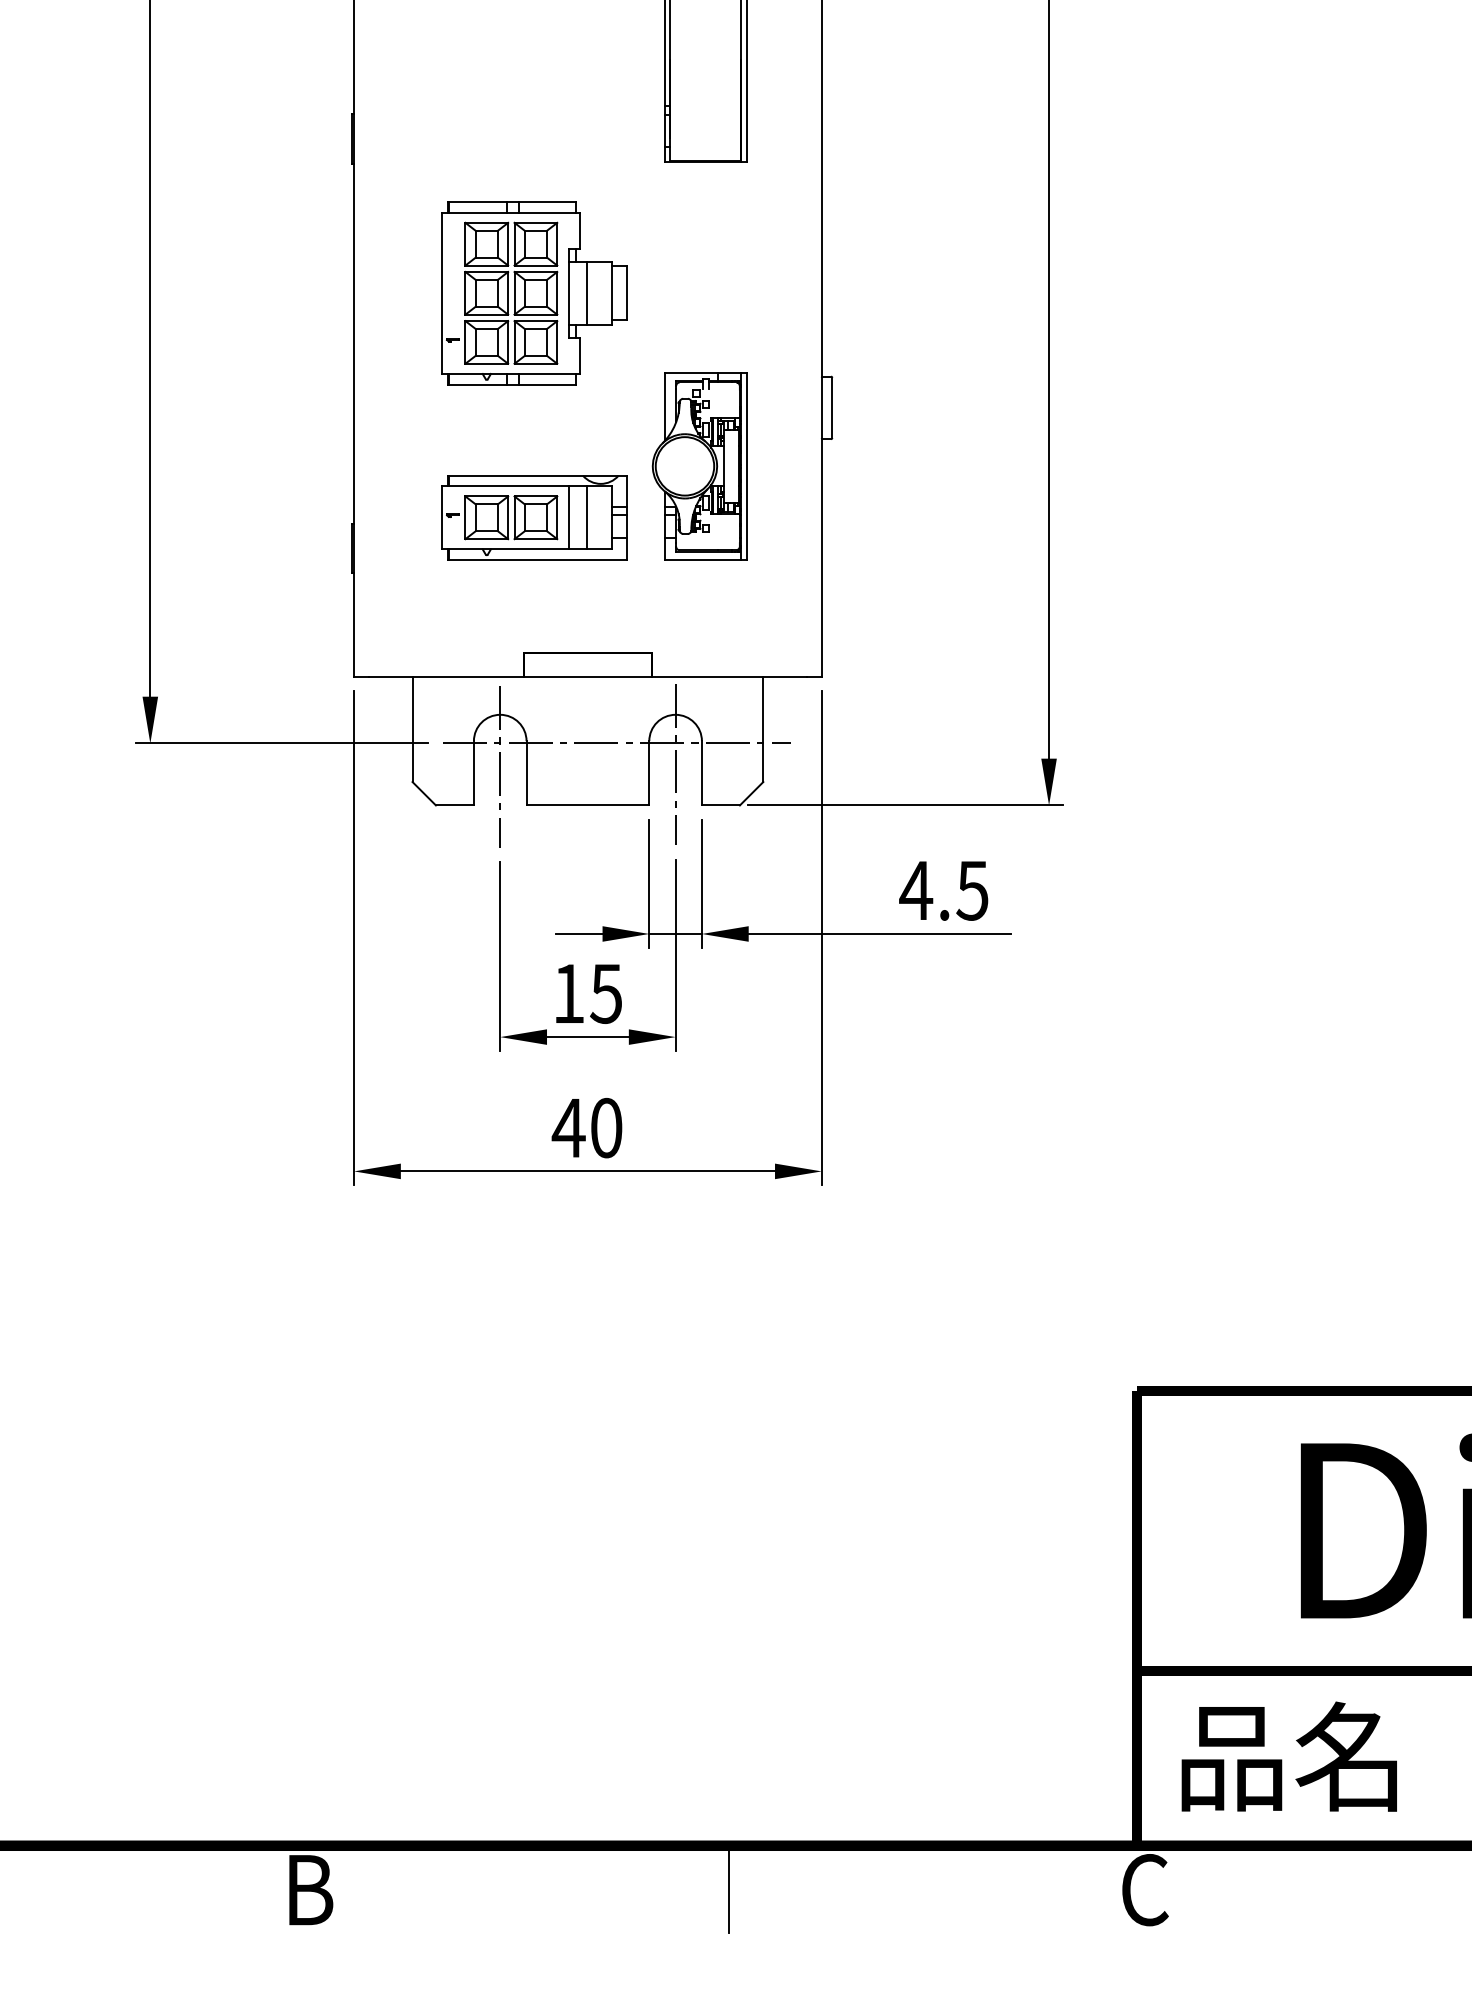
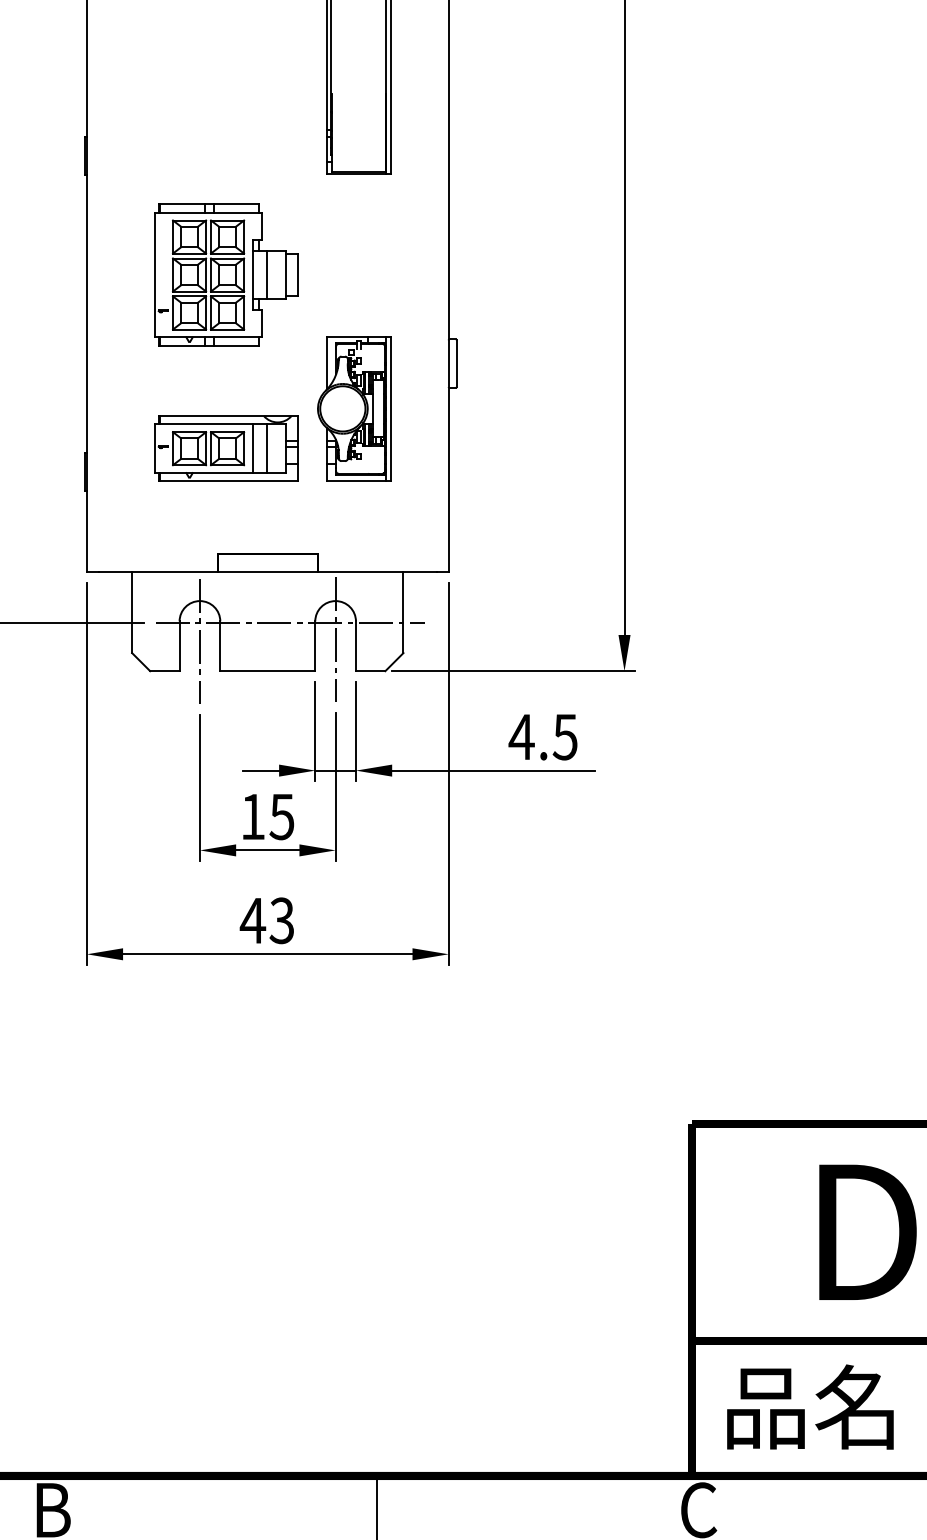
text: (606, 1128) -> (282, 921), 40 -> 43

